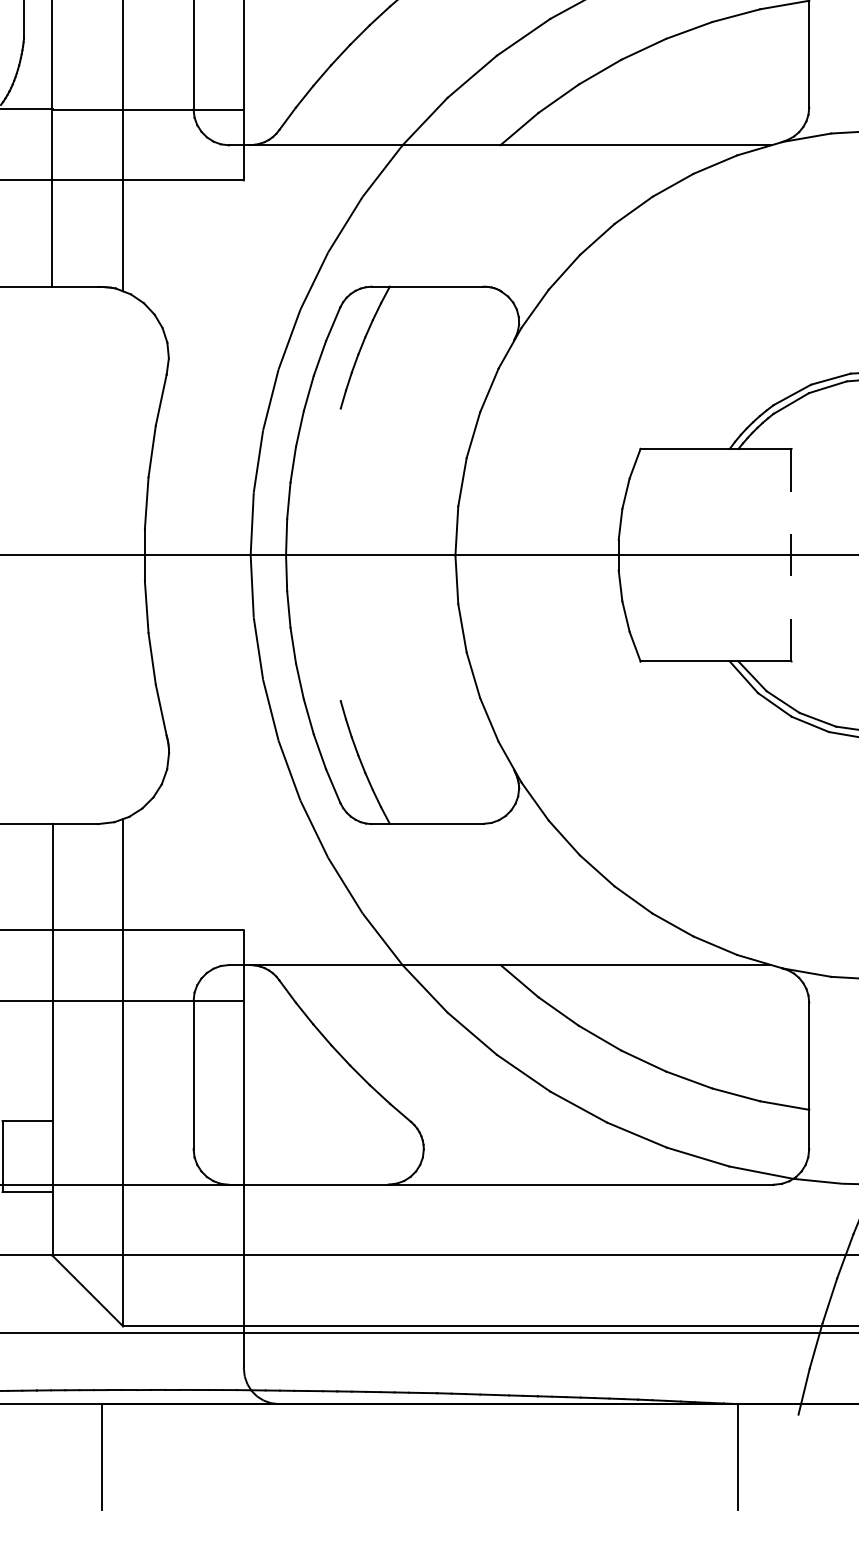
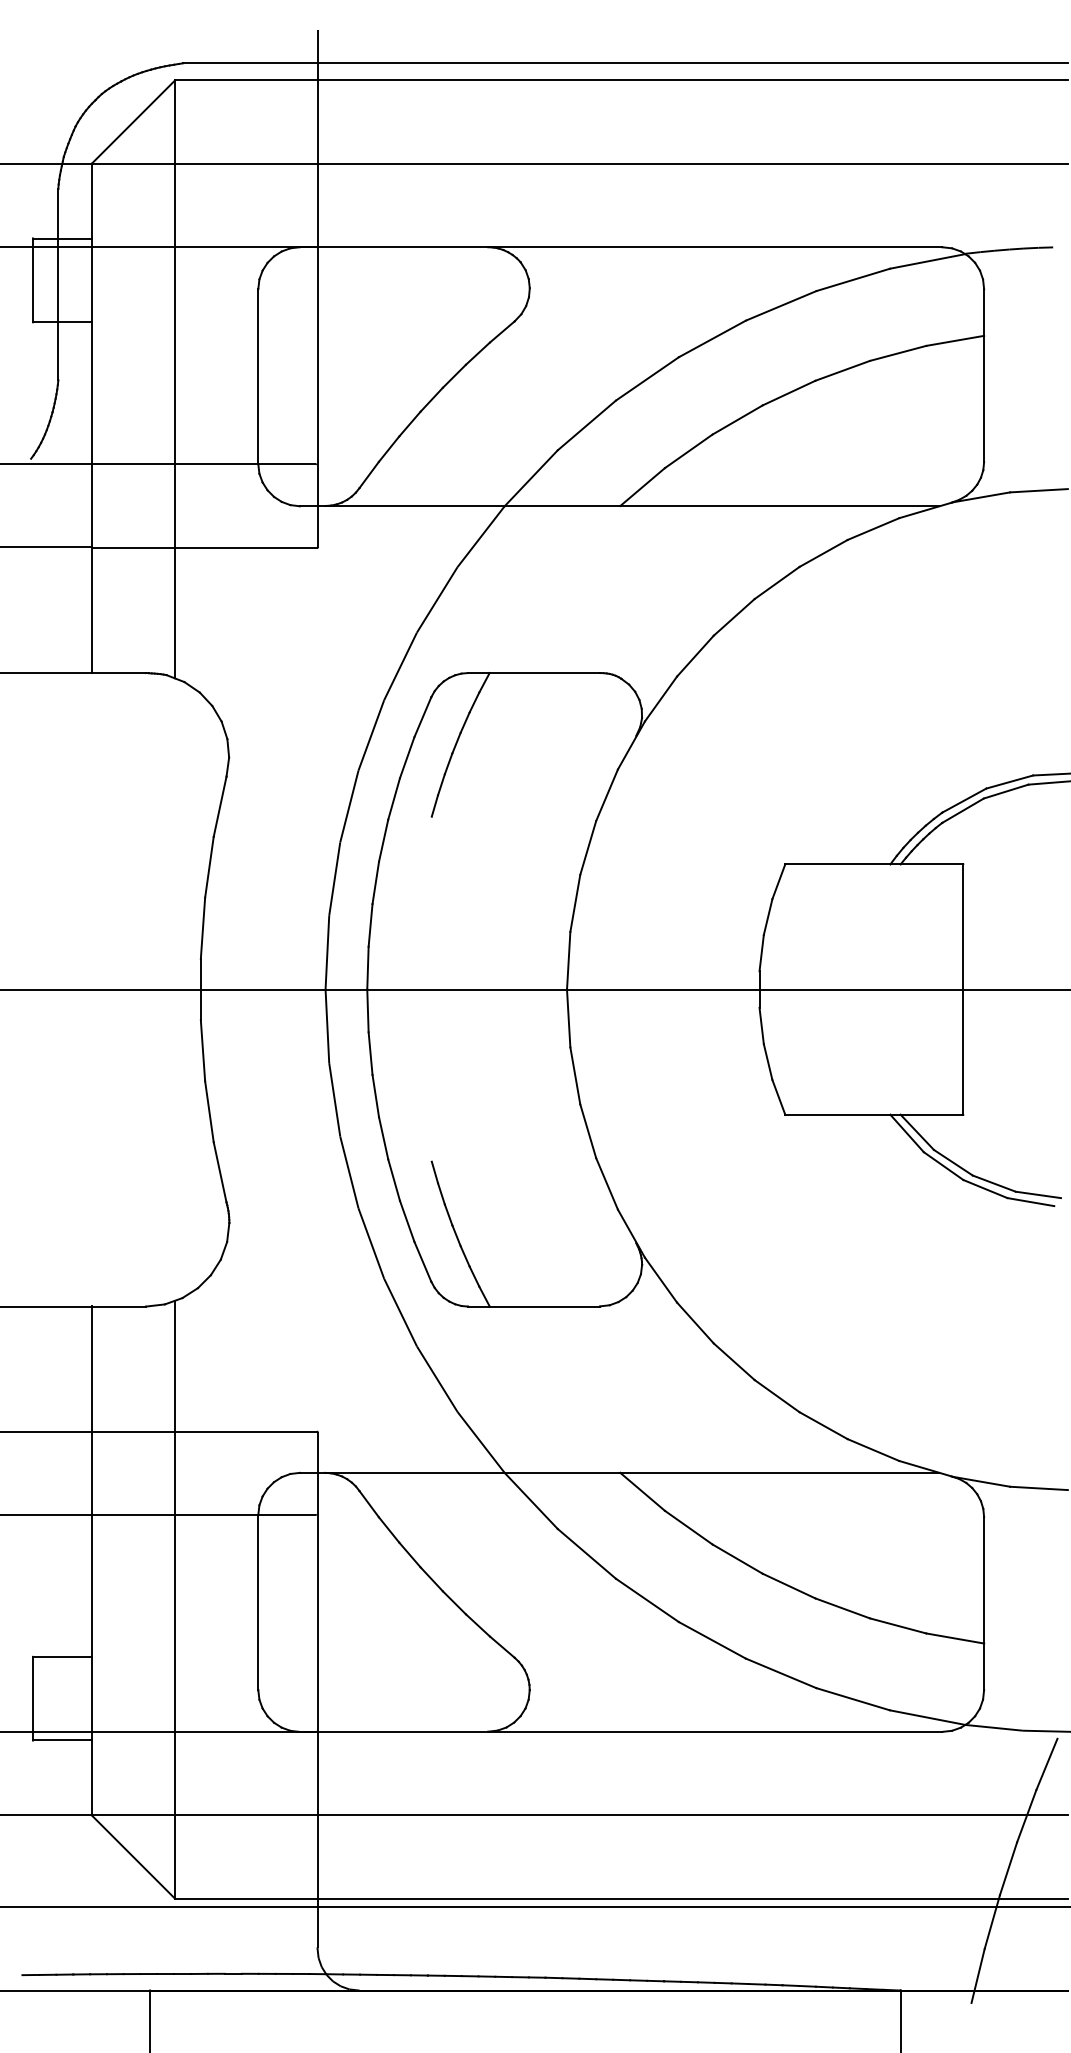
line: (791, 555) -> (963, 989), dashed -> solid

